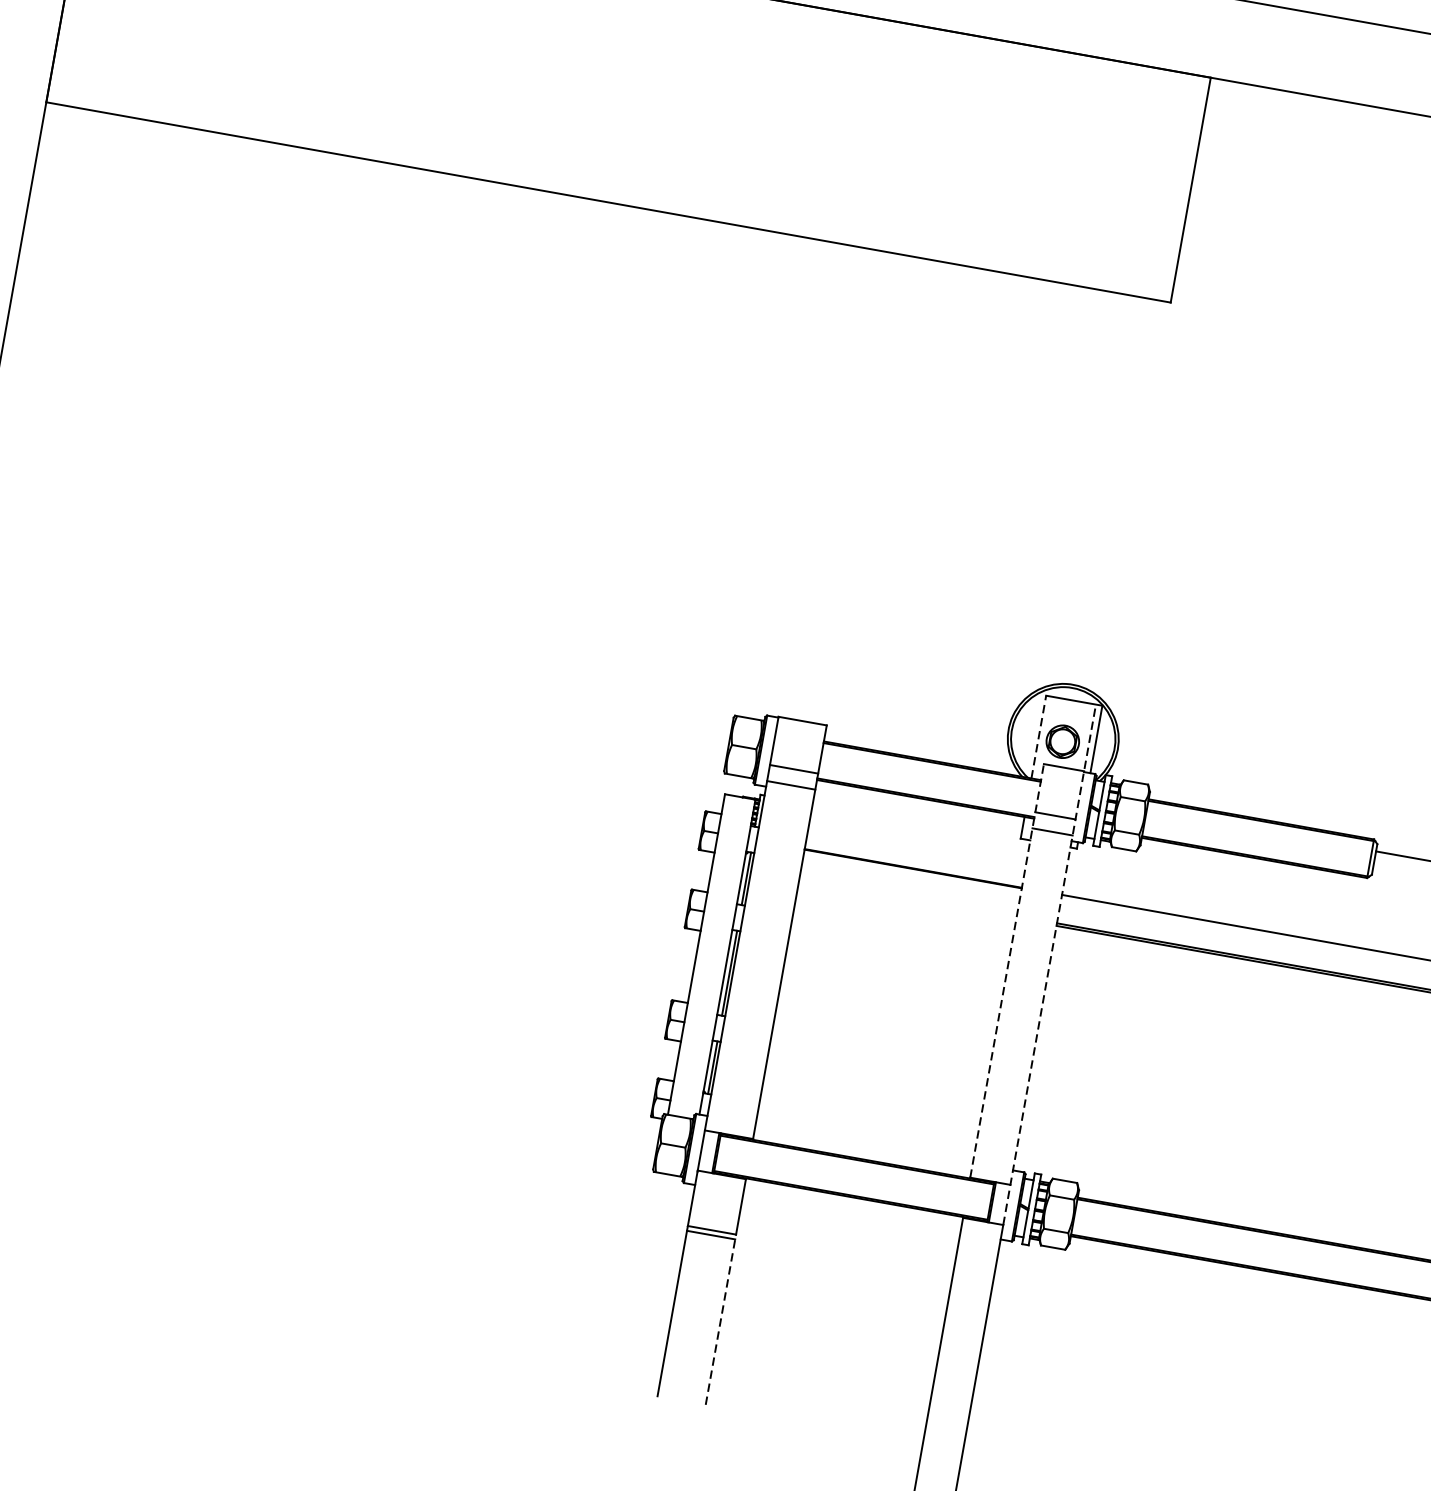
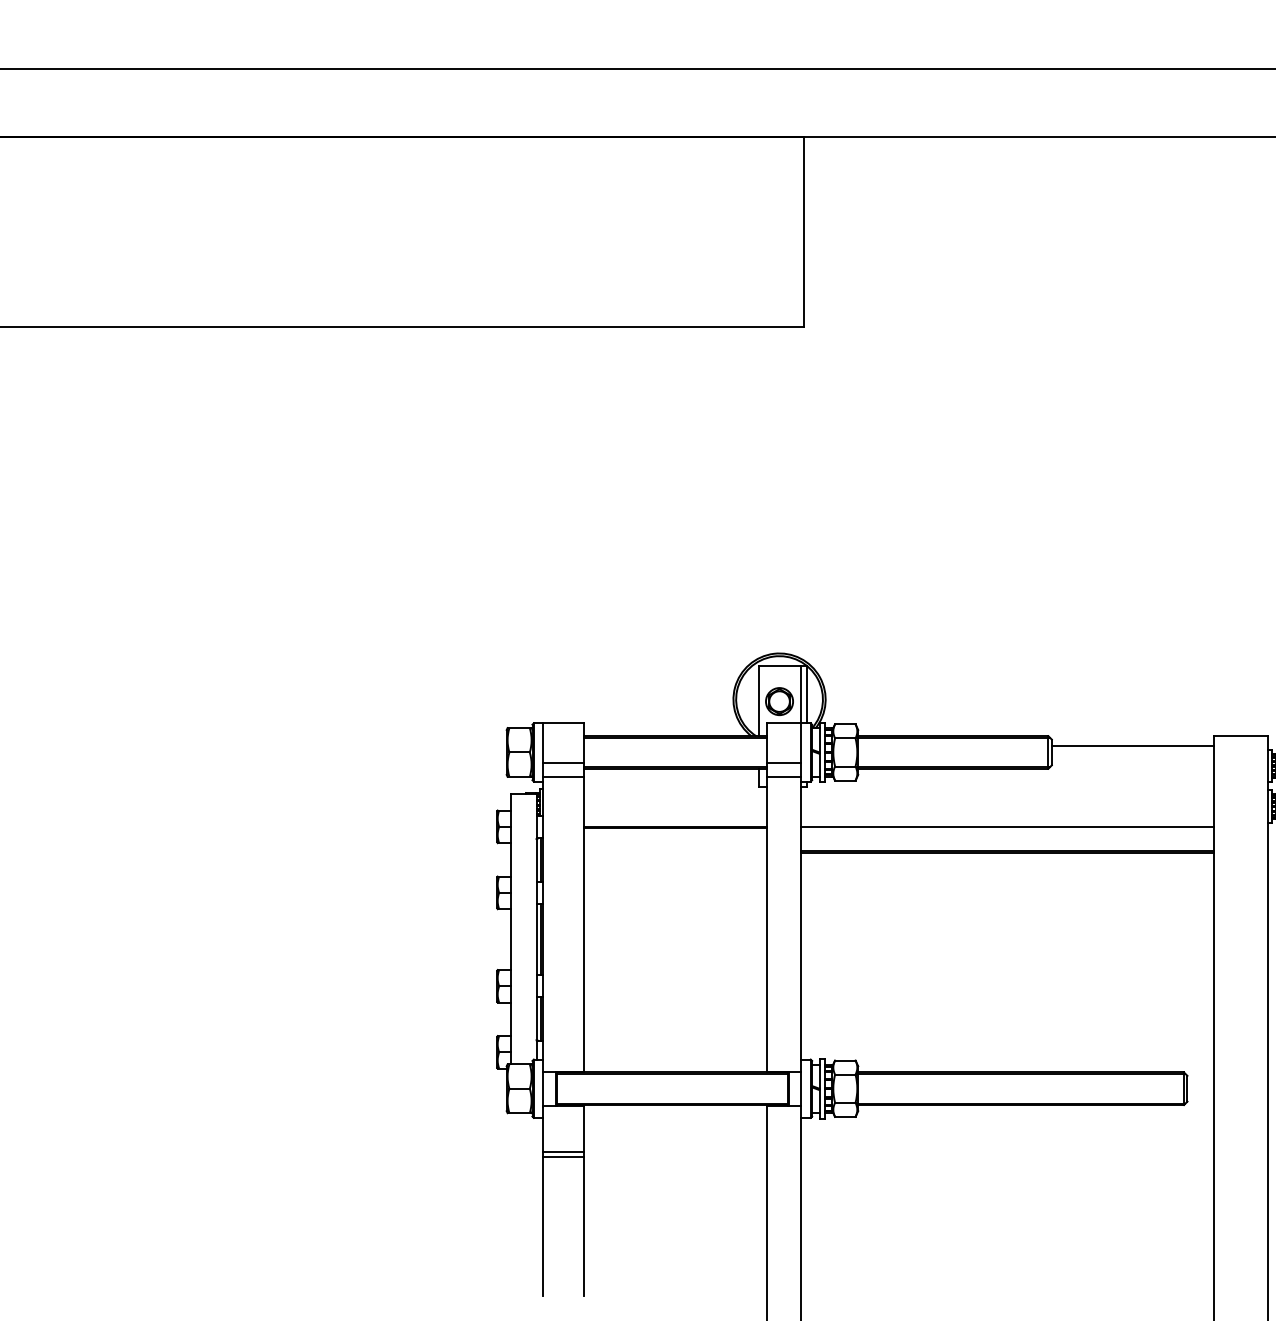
line: (1039, 737) -> (759, 701), dashed -> solid
line: (1049, 965) -> (801, 886), dashed -> solid
line: (1007, 971) -> (767, 897), dashed -> solid
line: (721, 1319) -> (584, 1224), dashed -> solid

